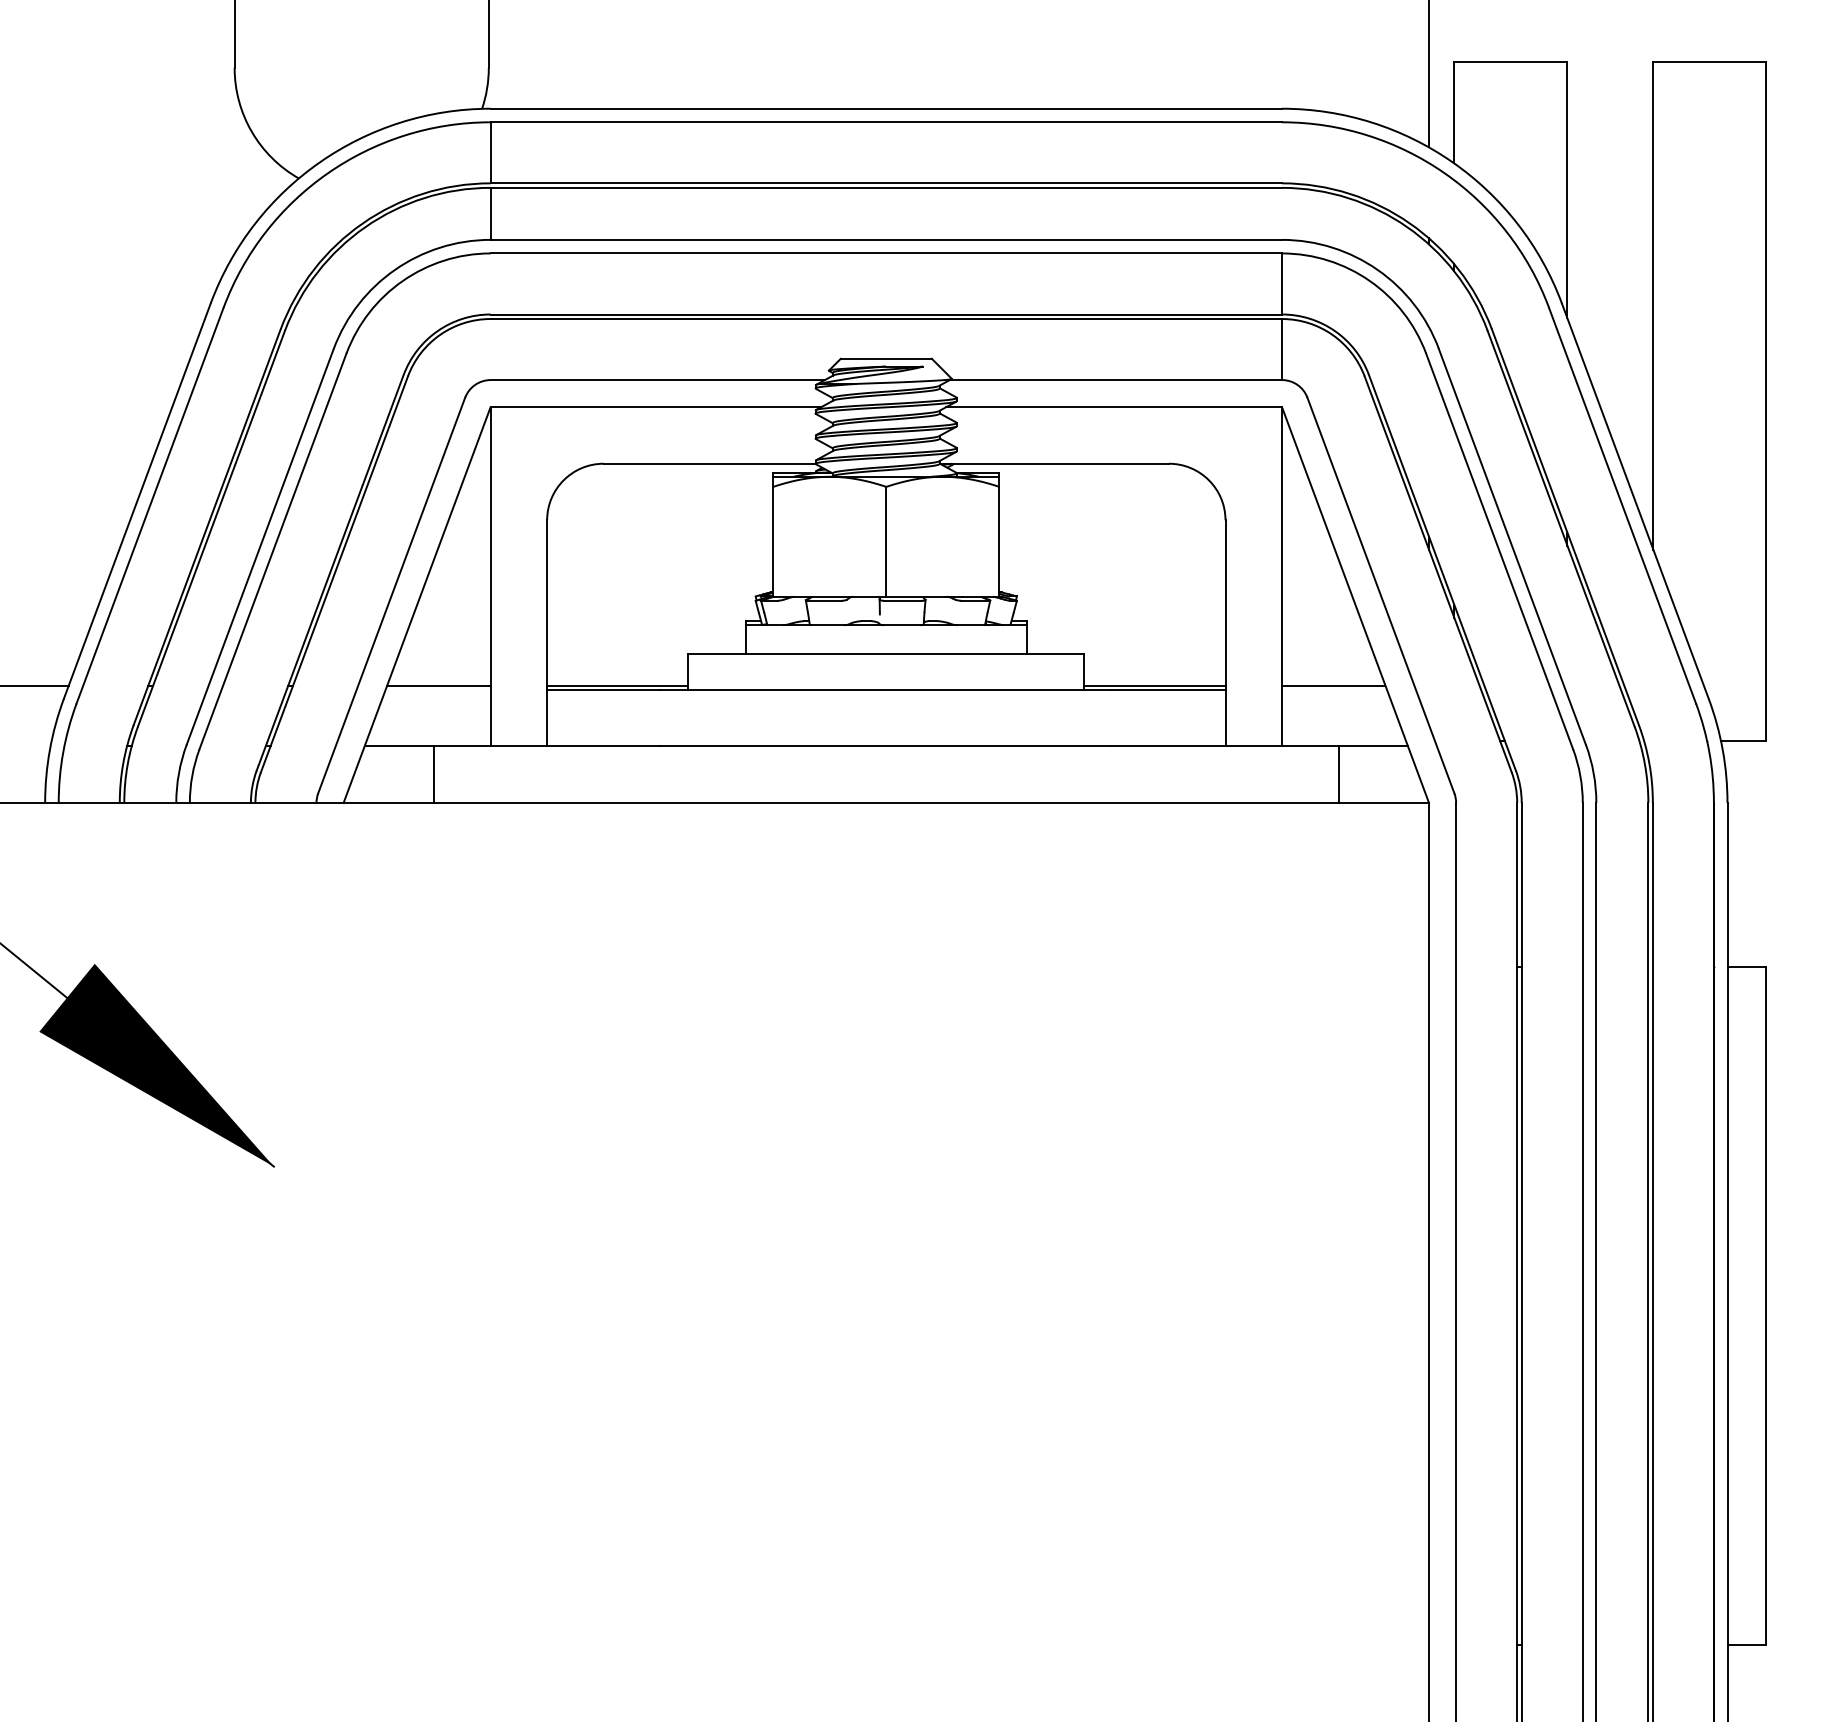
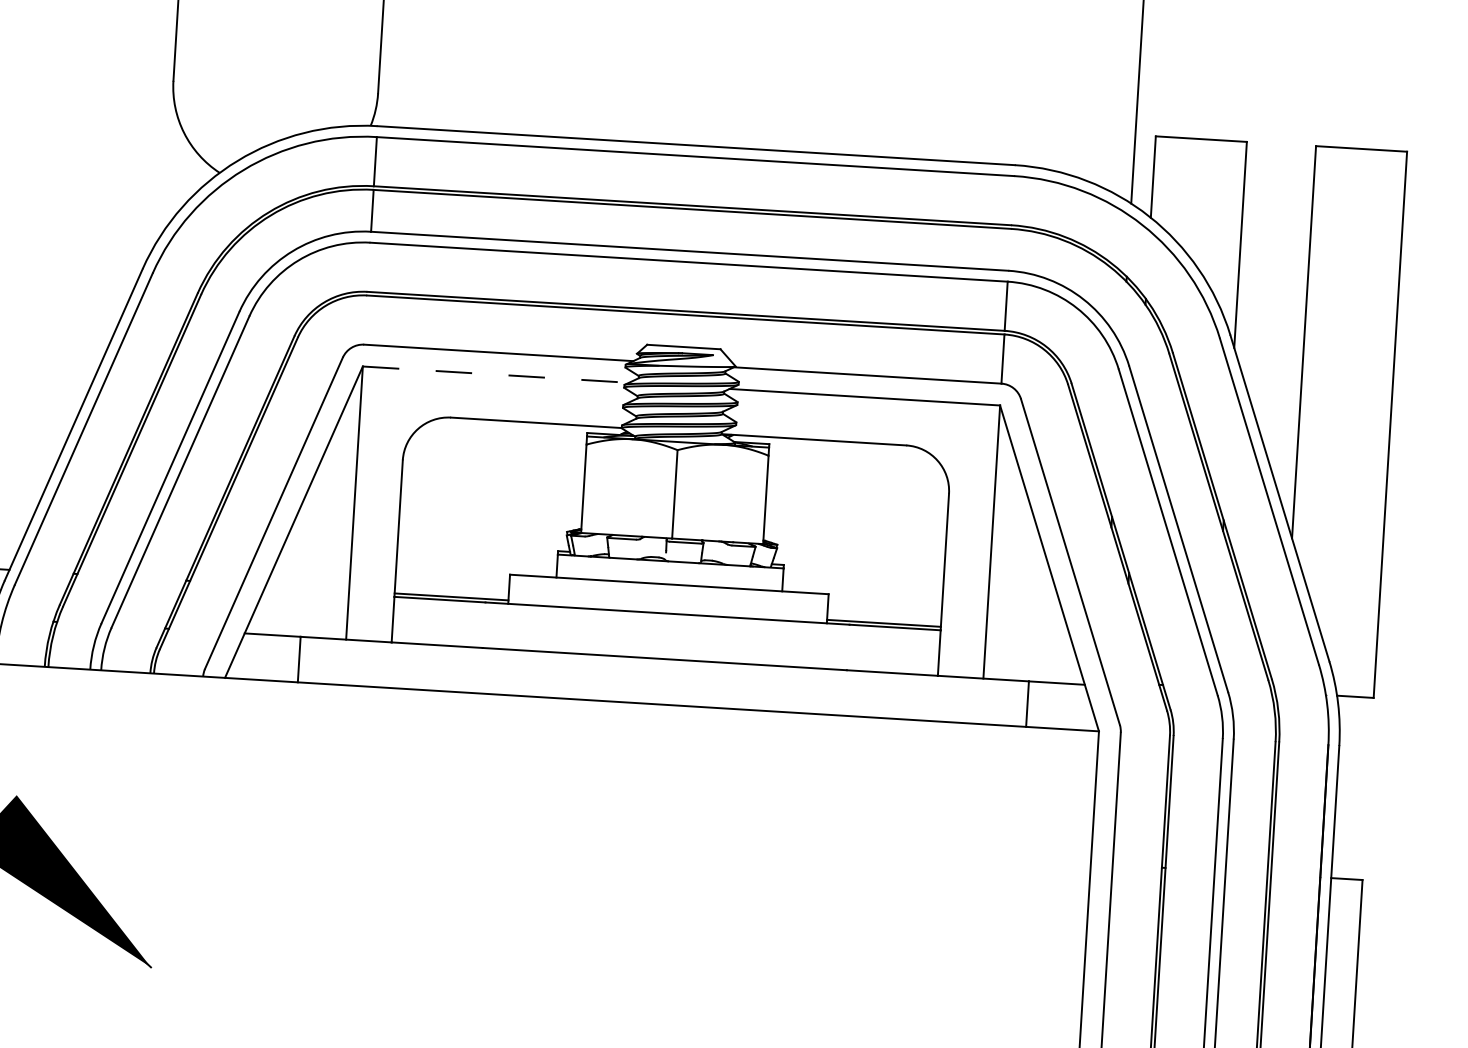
line: (656, 407) -> (496, 374), solid -> dashed
line: (438, 685) -> (307, 588), removed
line: (1333, 685) -> (1027, 632), removed

